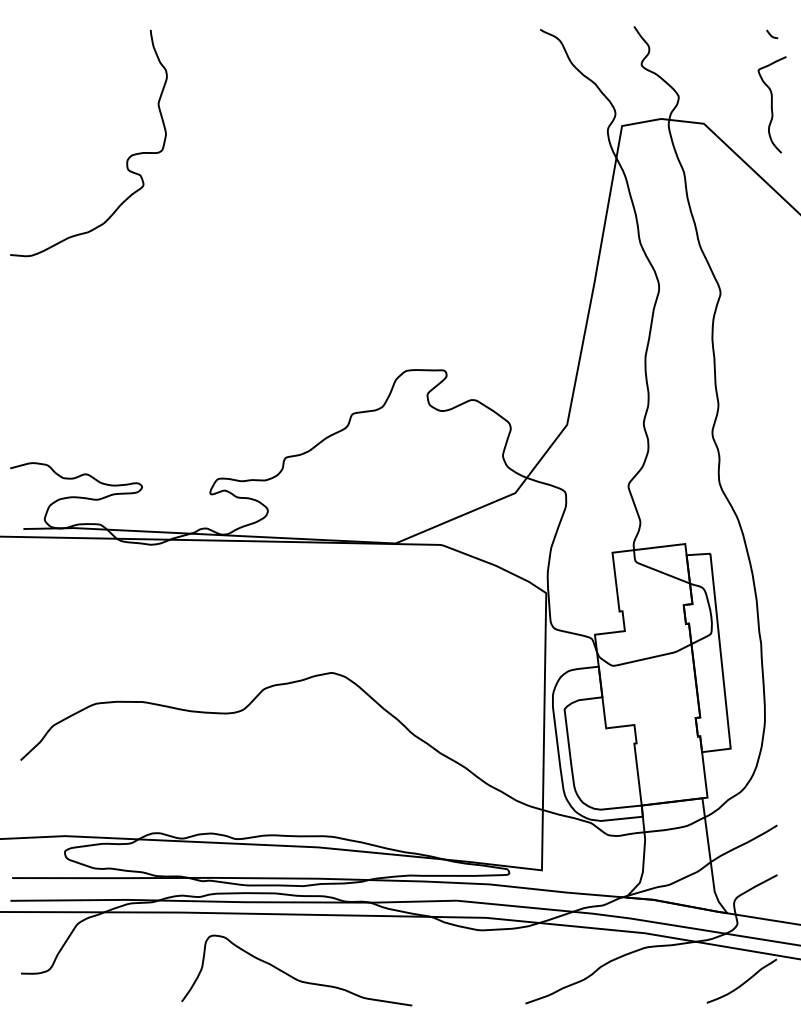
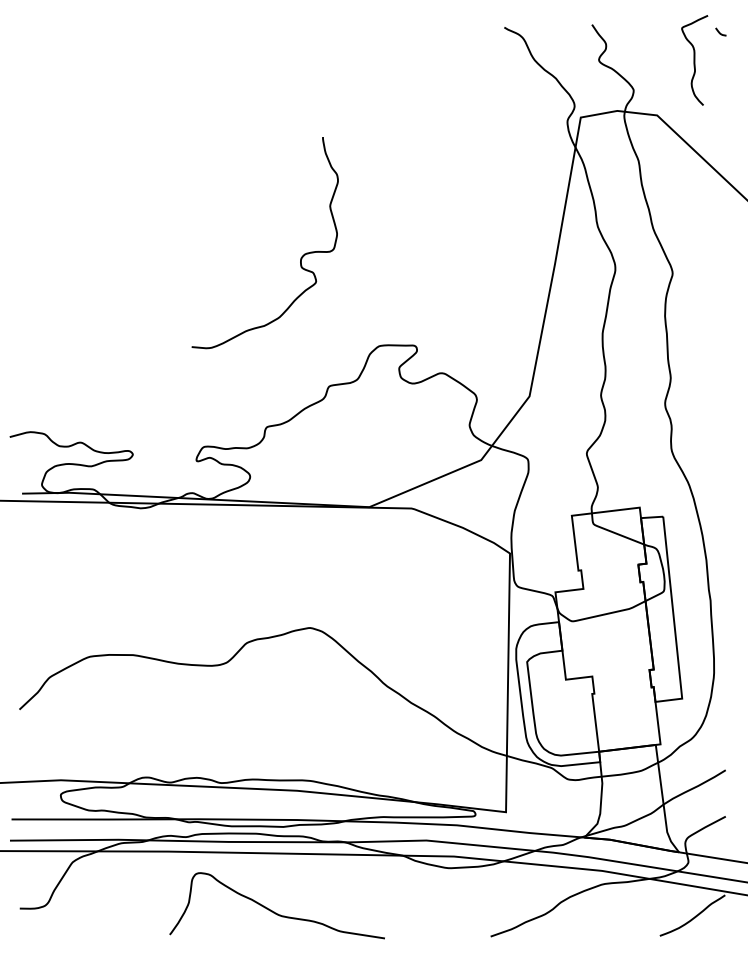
curve: (771, 104) -> (694, 60), moved
curve: (126, 160) -> (300, 258), moved

